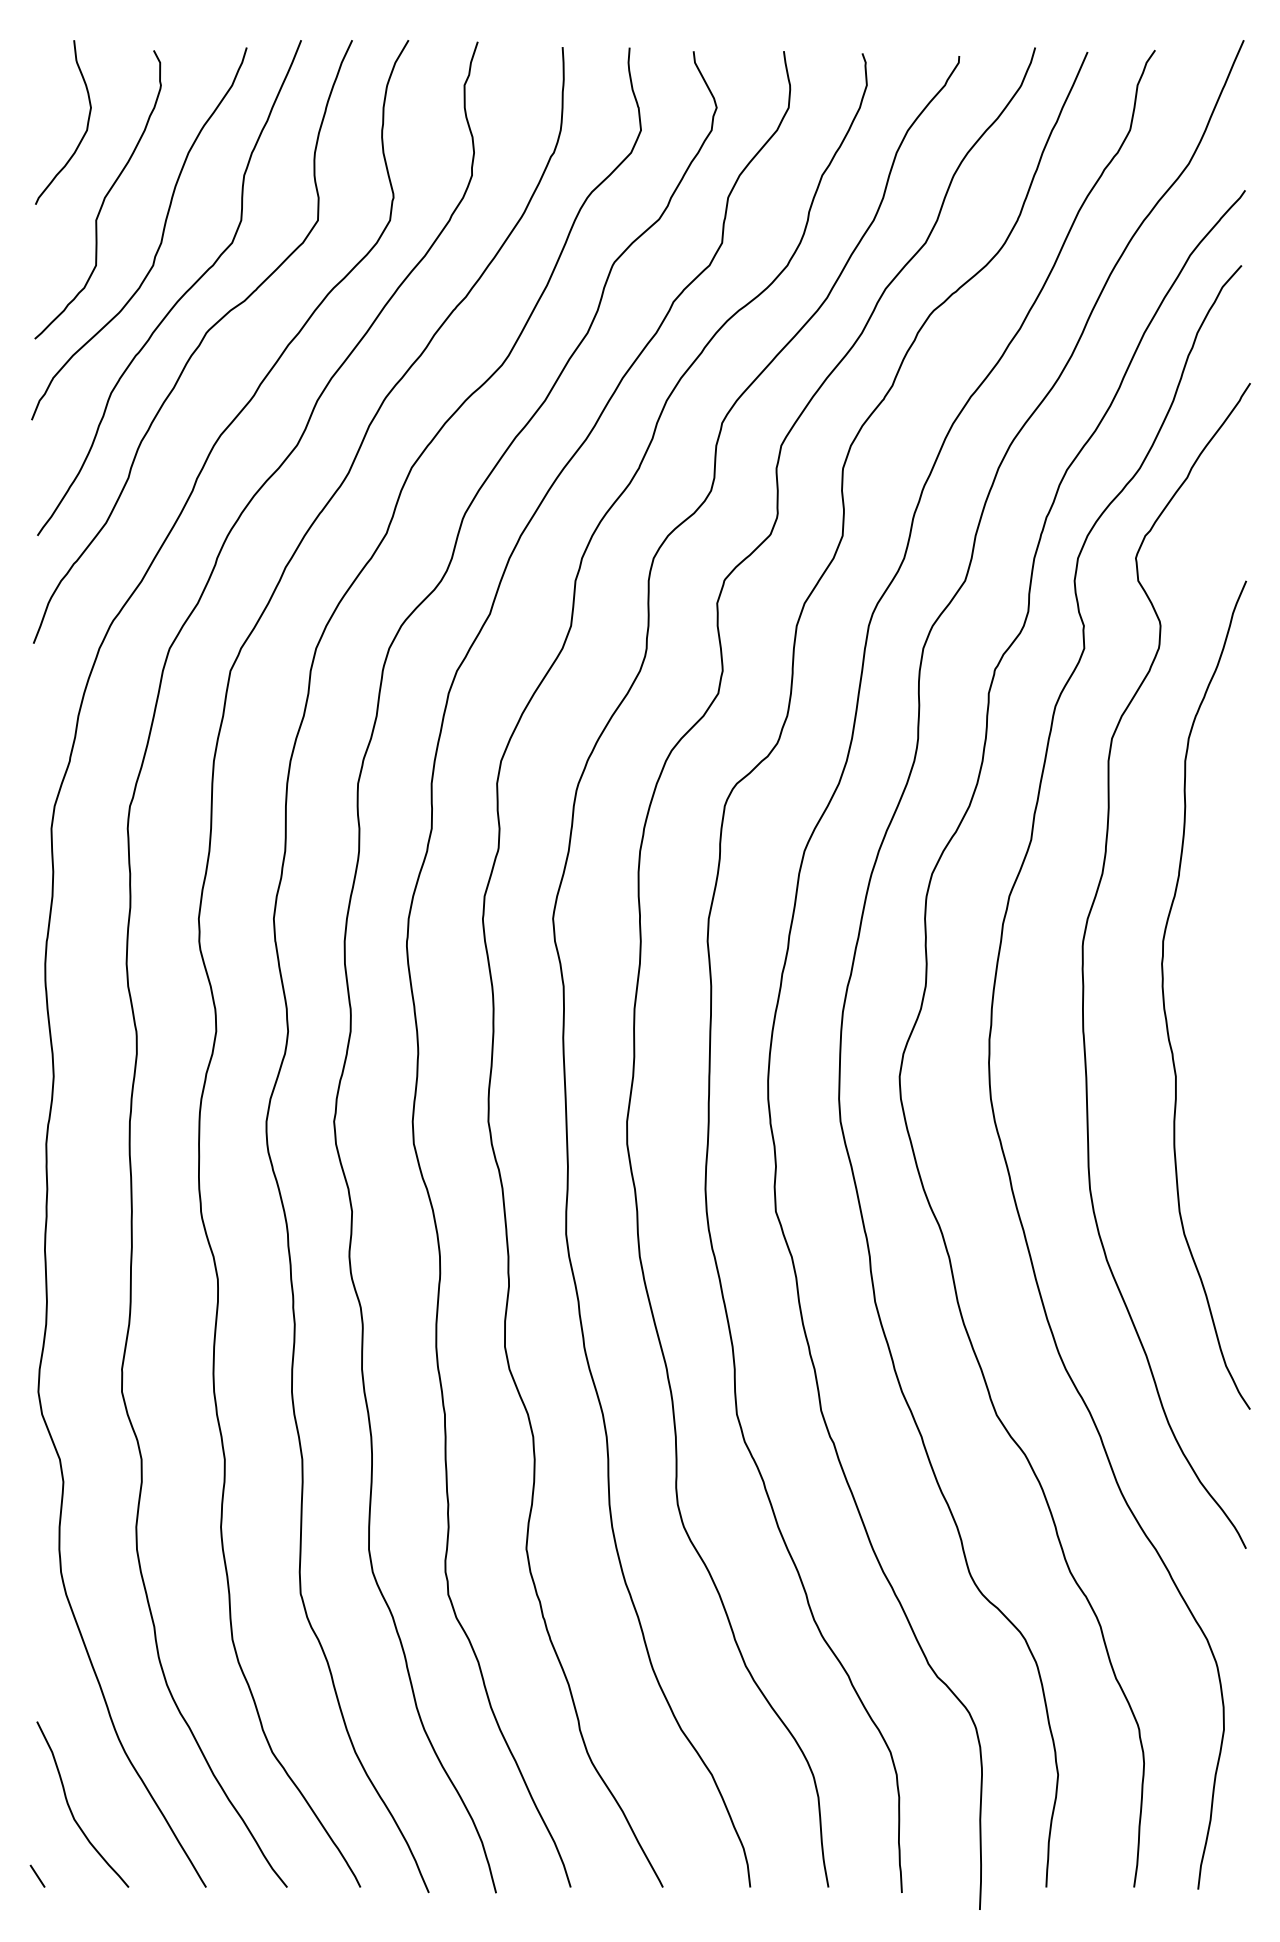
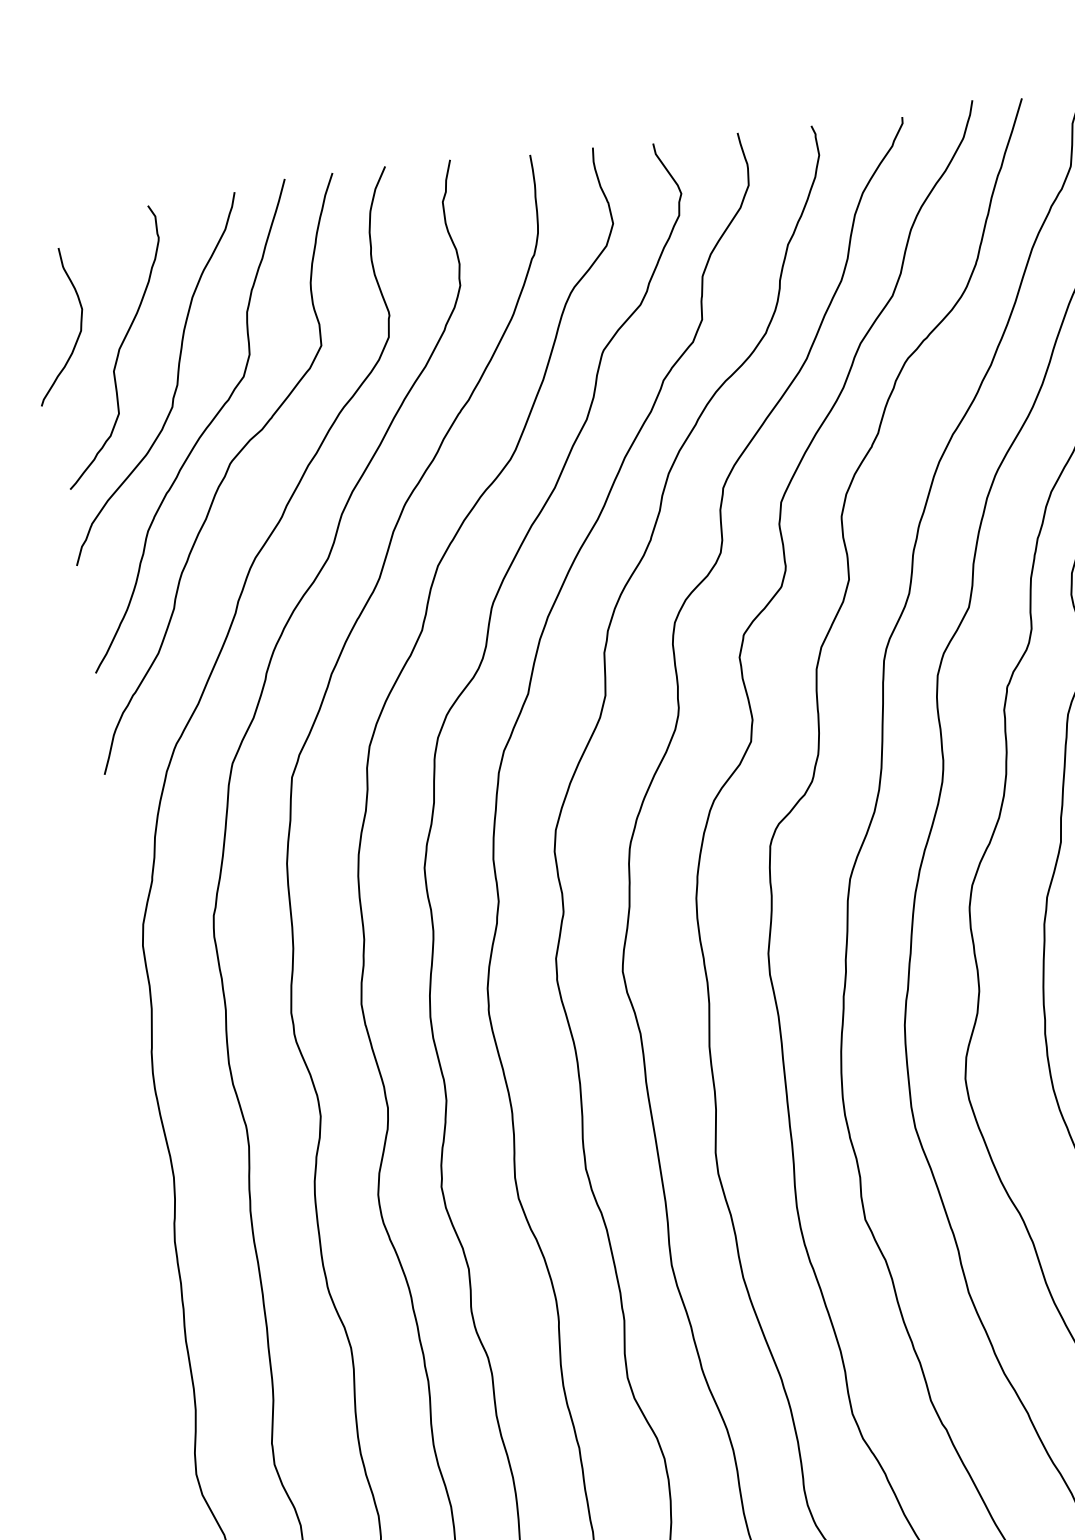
curve: (86, 125) -> (80, 326), moved

